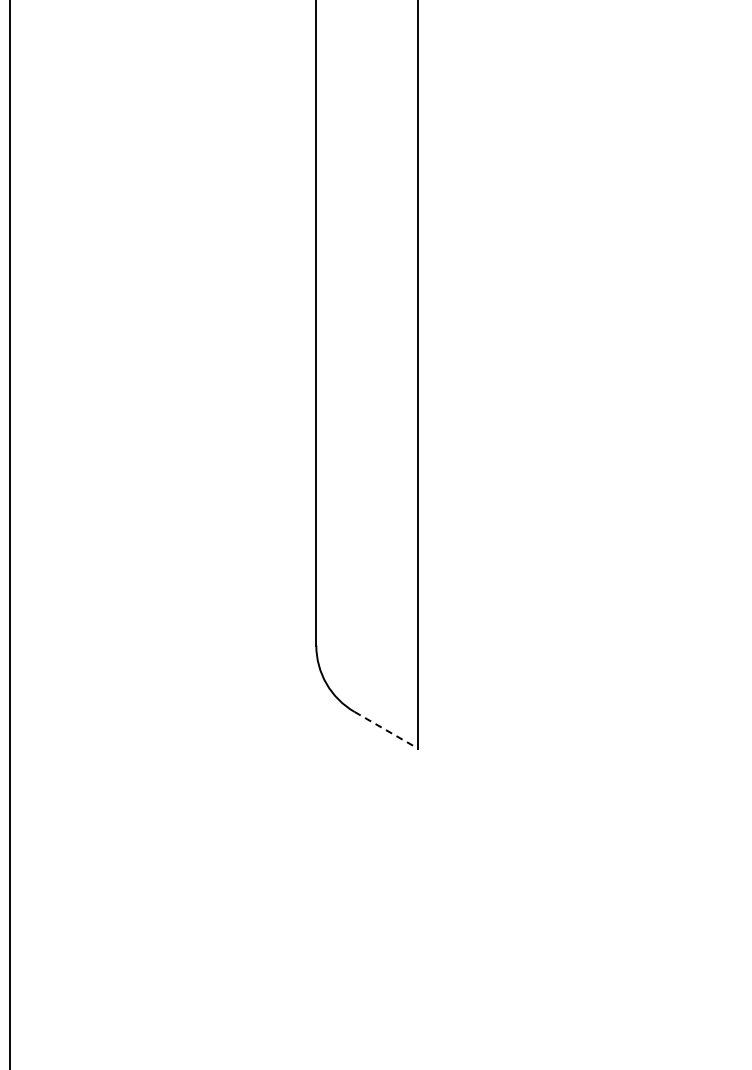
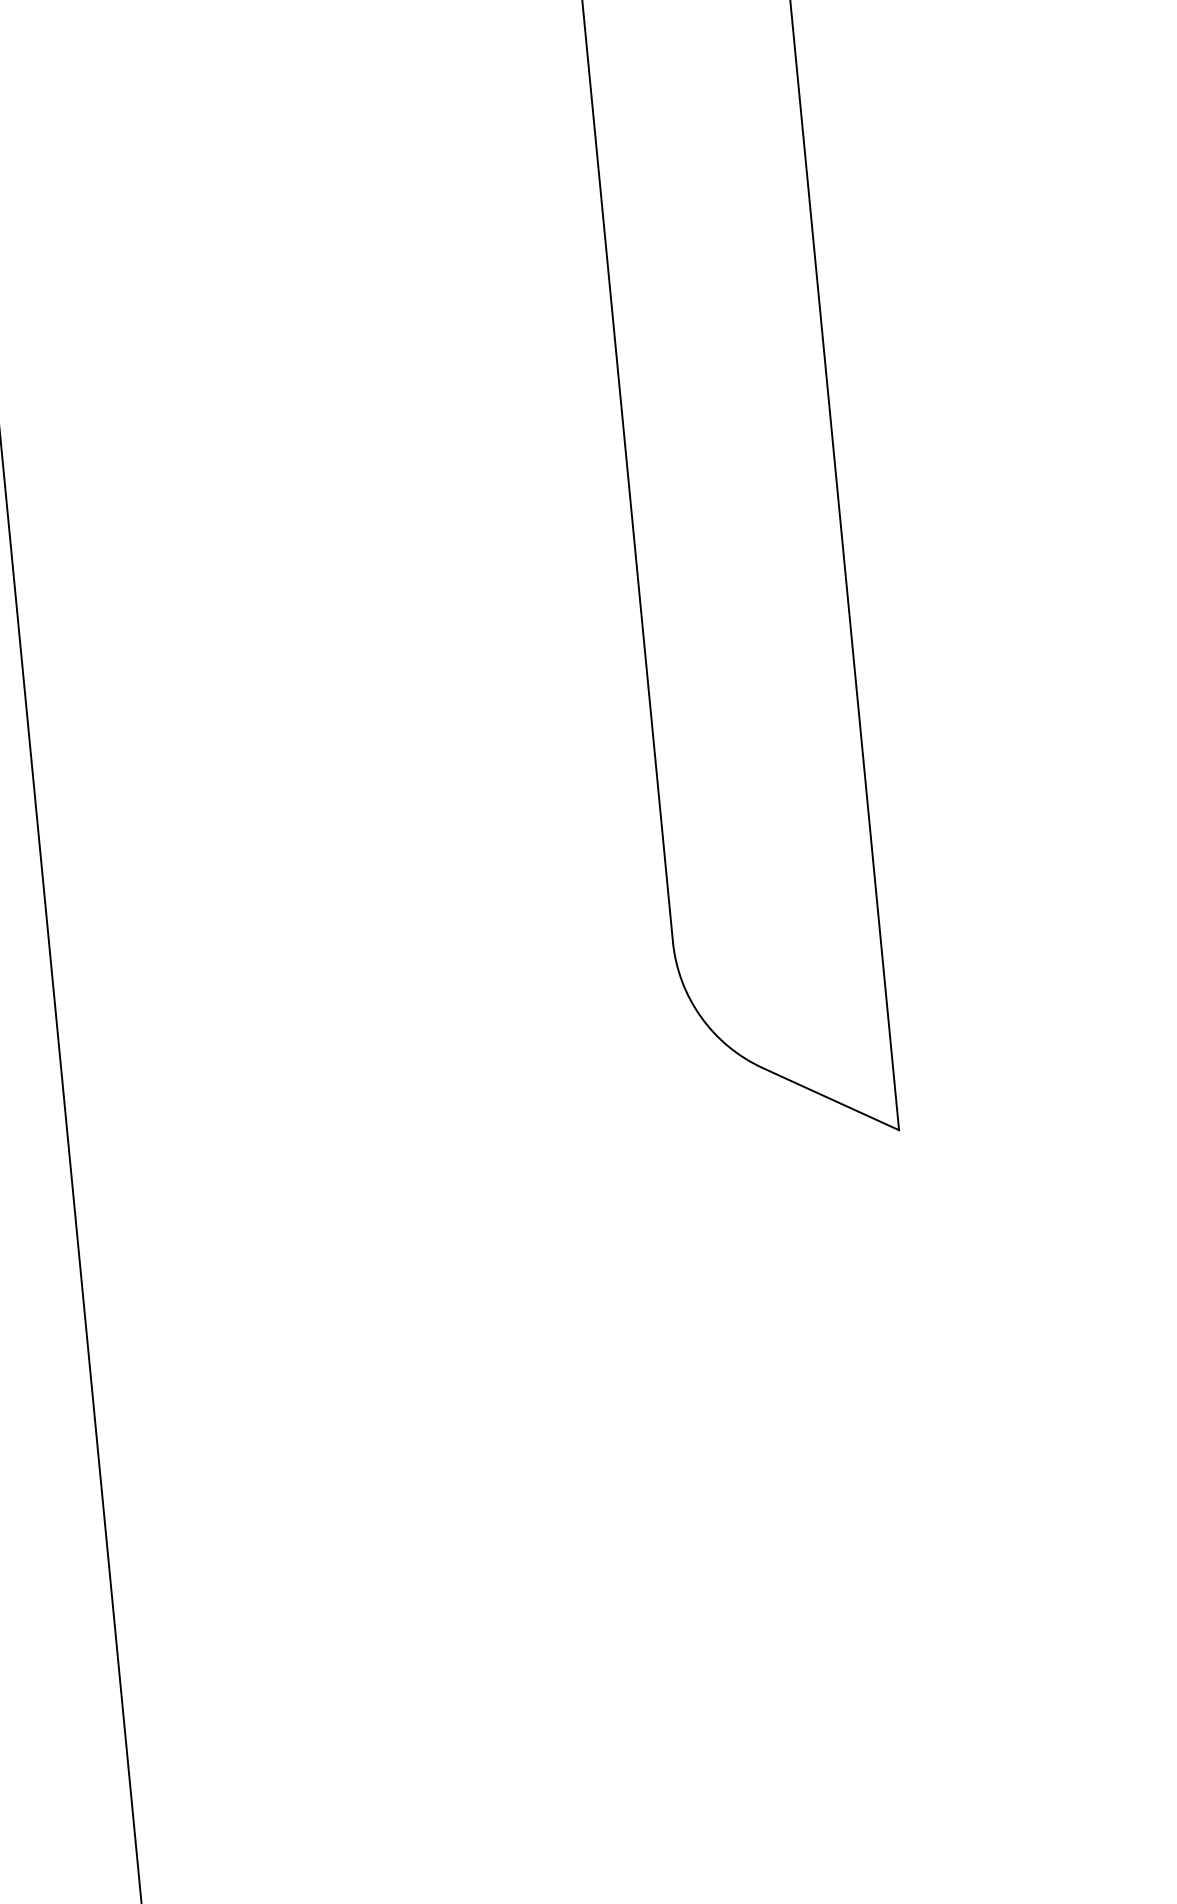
line: (386, 730) -> (831, 1099), dashed -> solid

